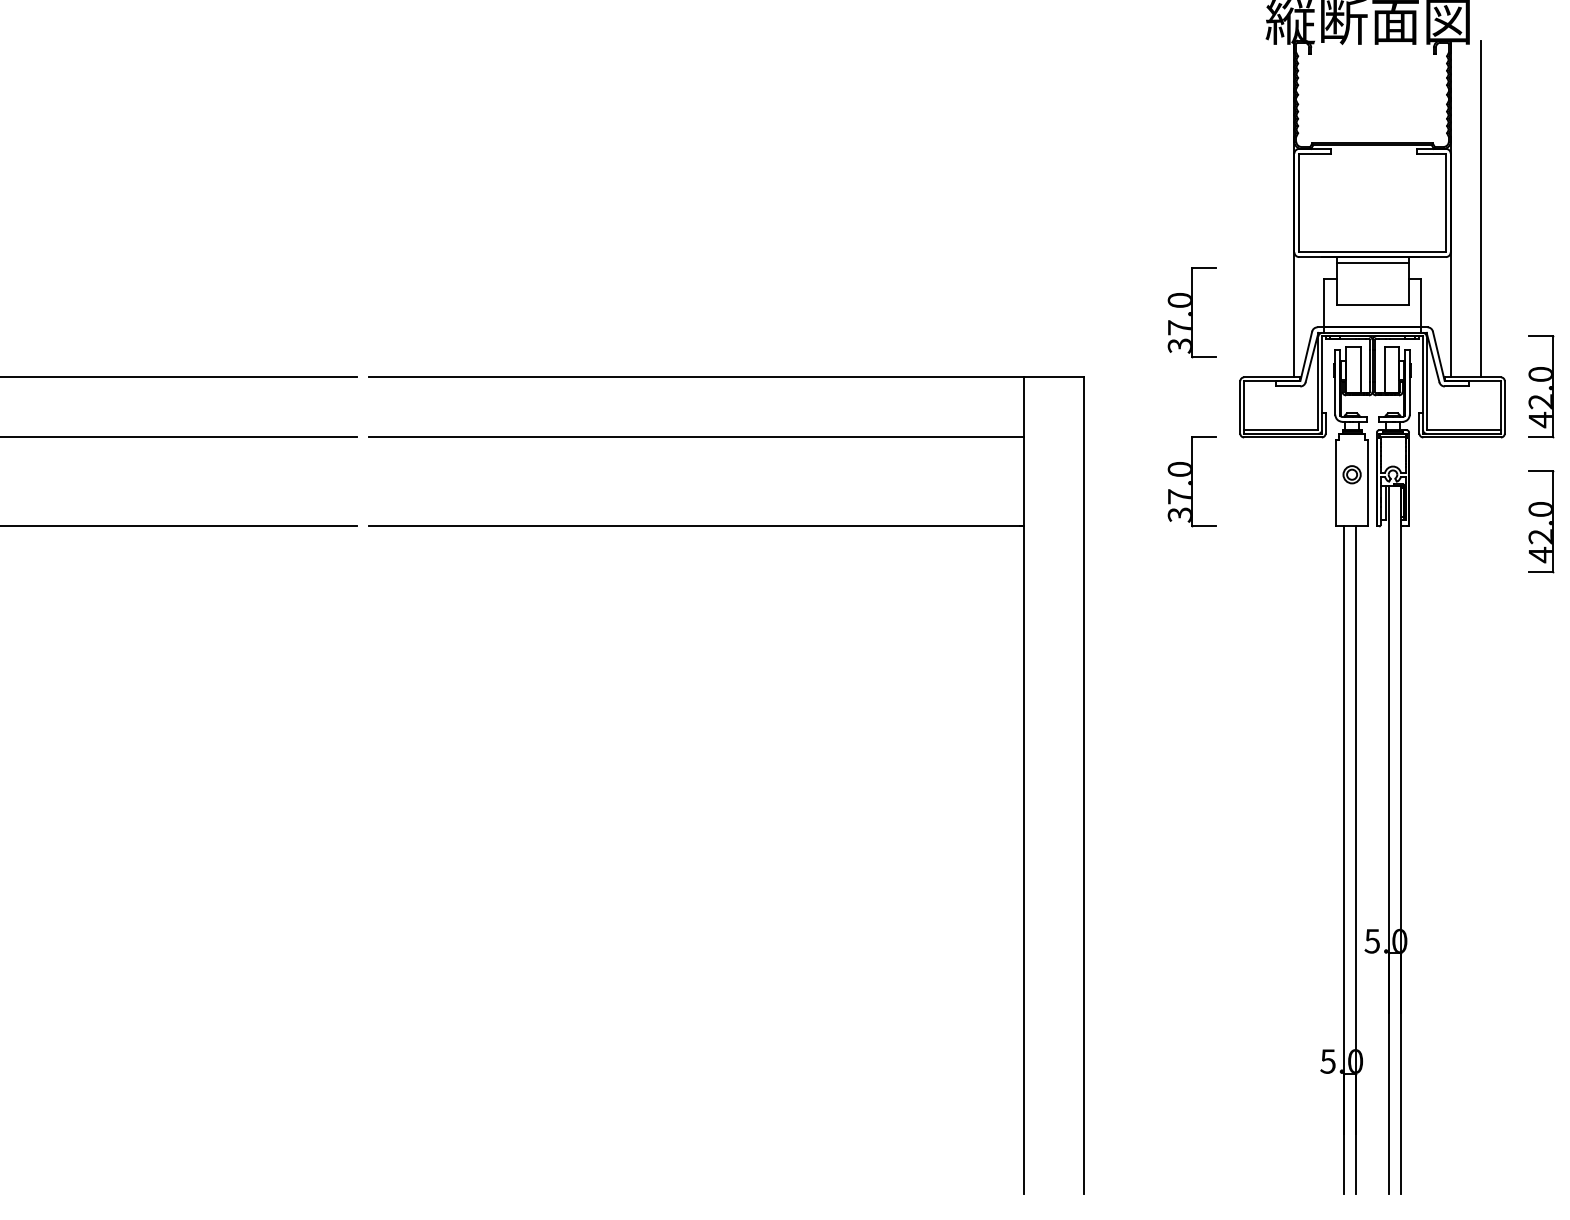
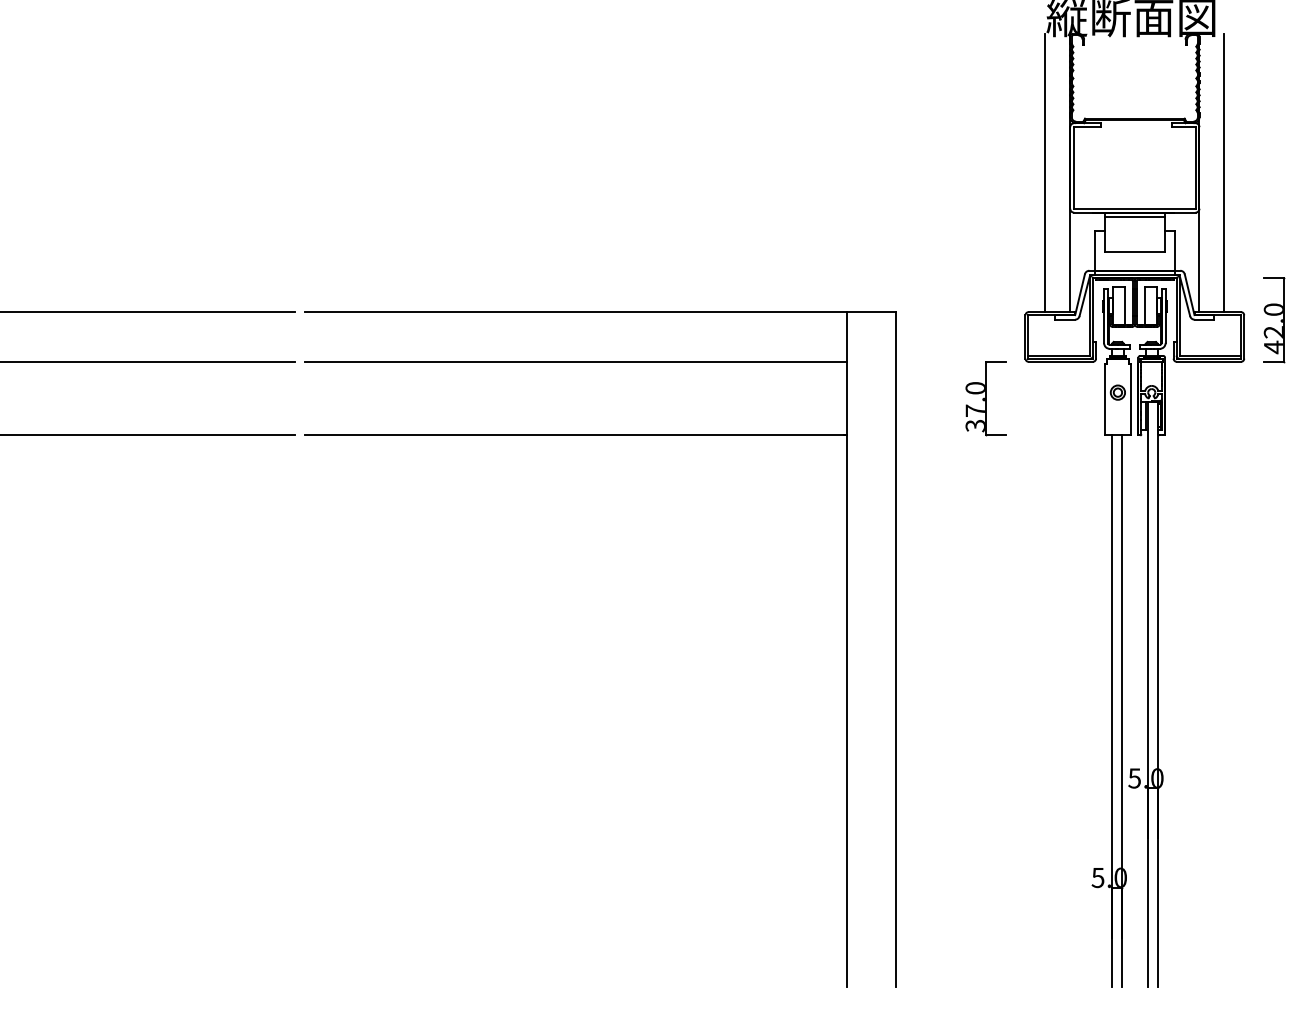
line: (1264, 208) -> (1045, 172), added
part: (1191, 312) -> (985, 258), removed
part: (1541, 521) -> (1274, 431), removed

